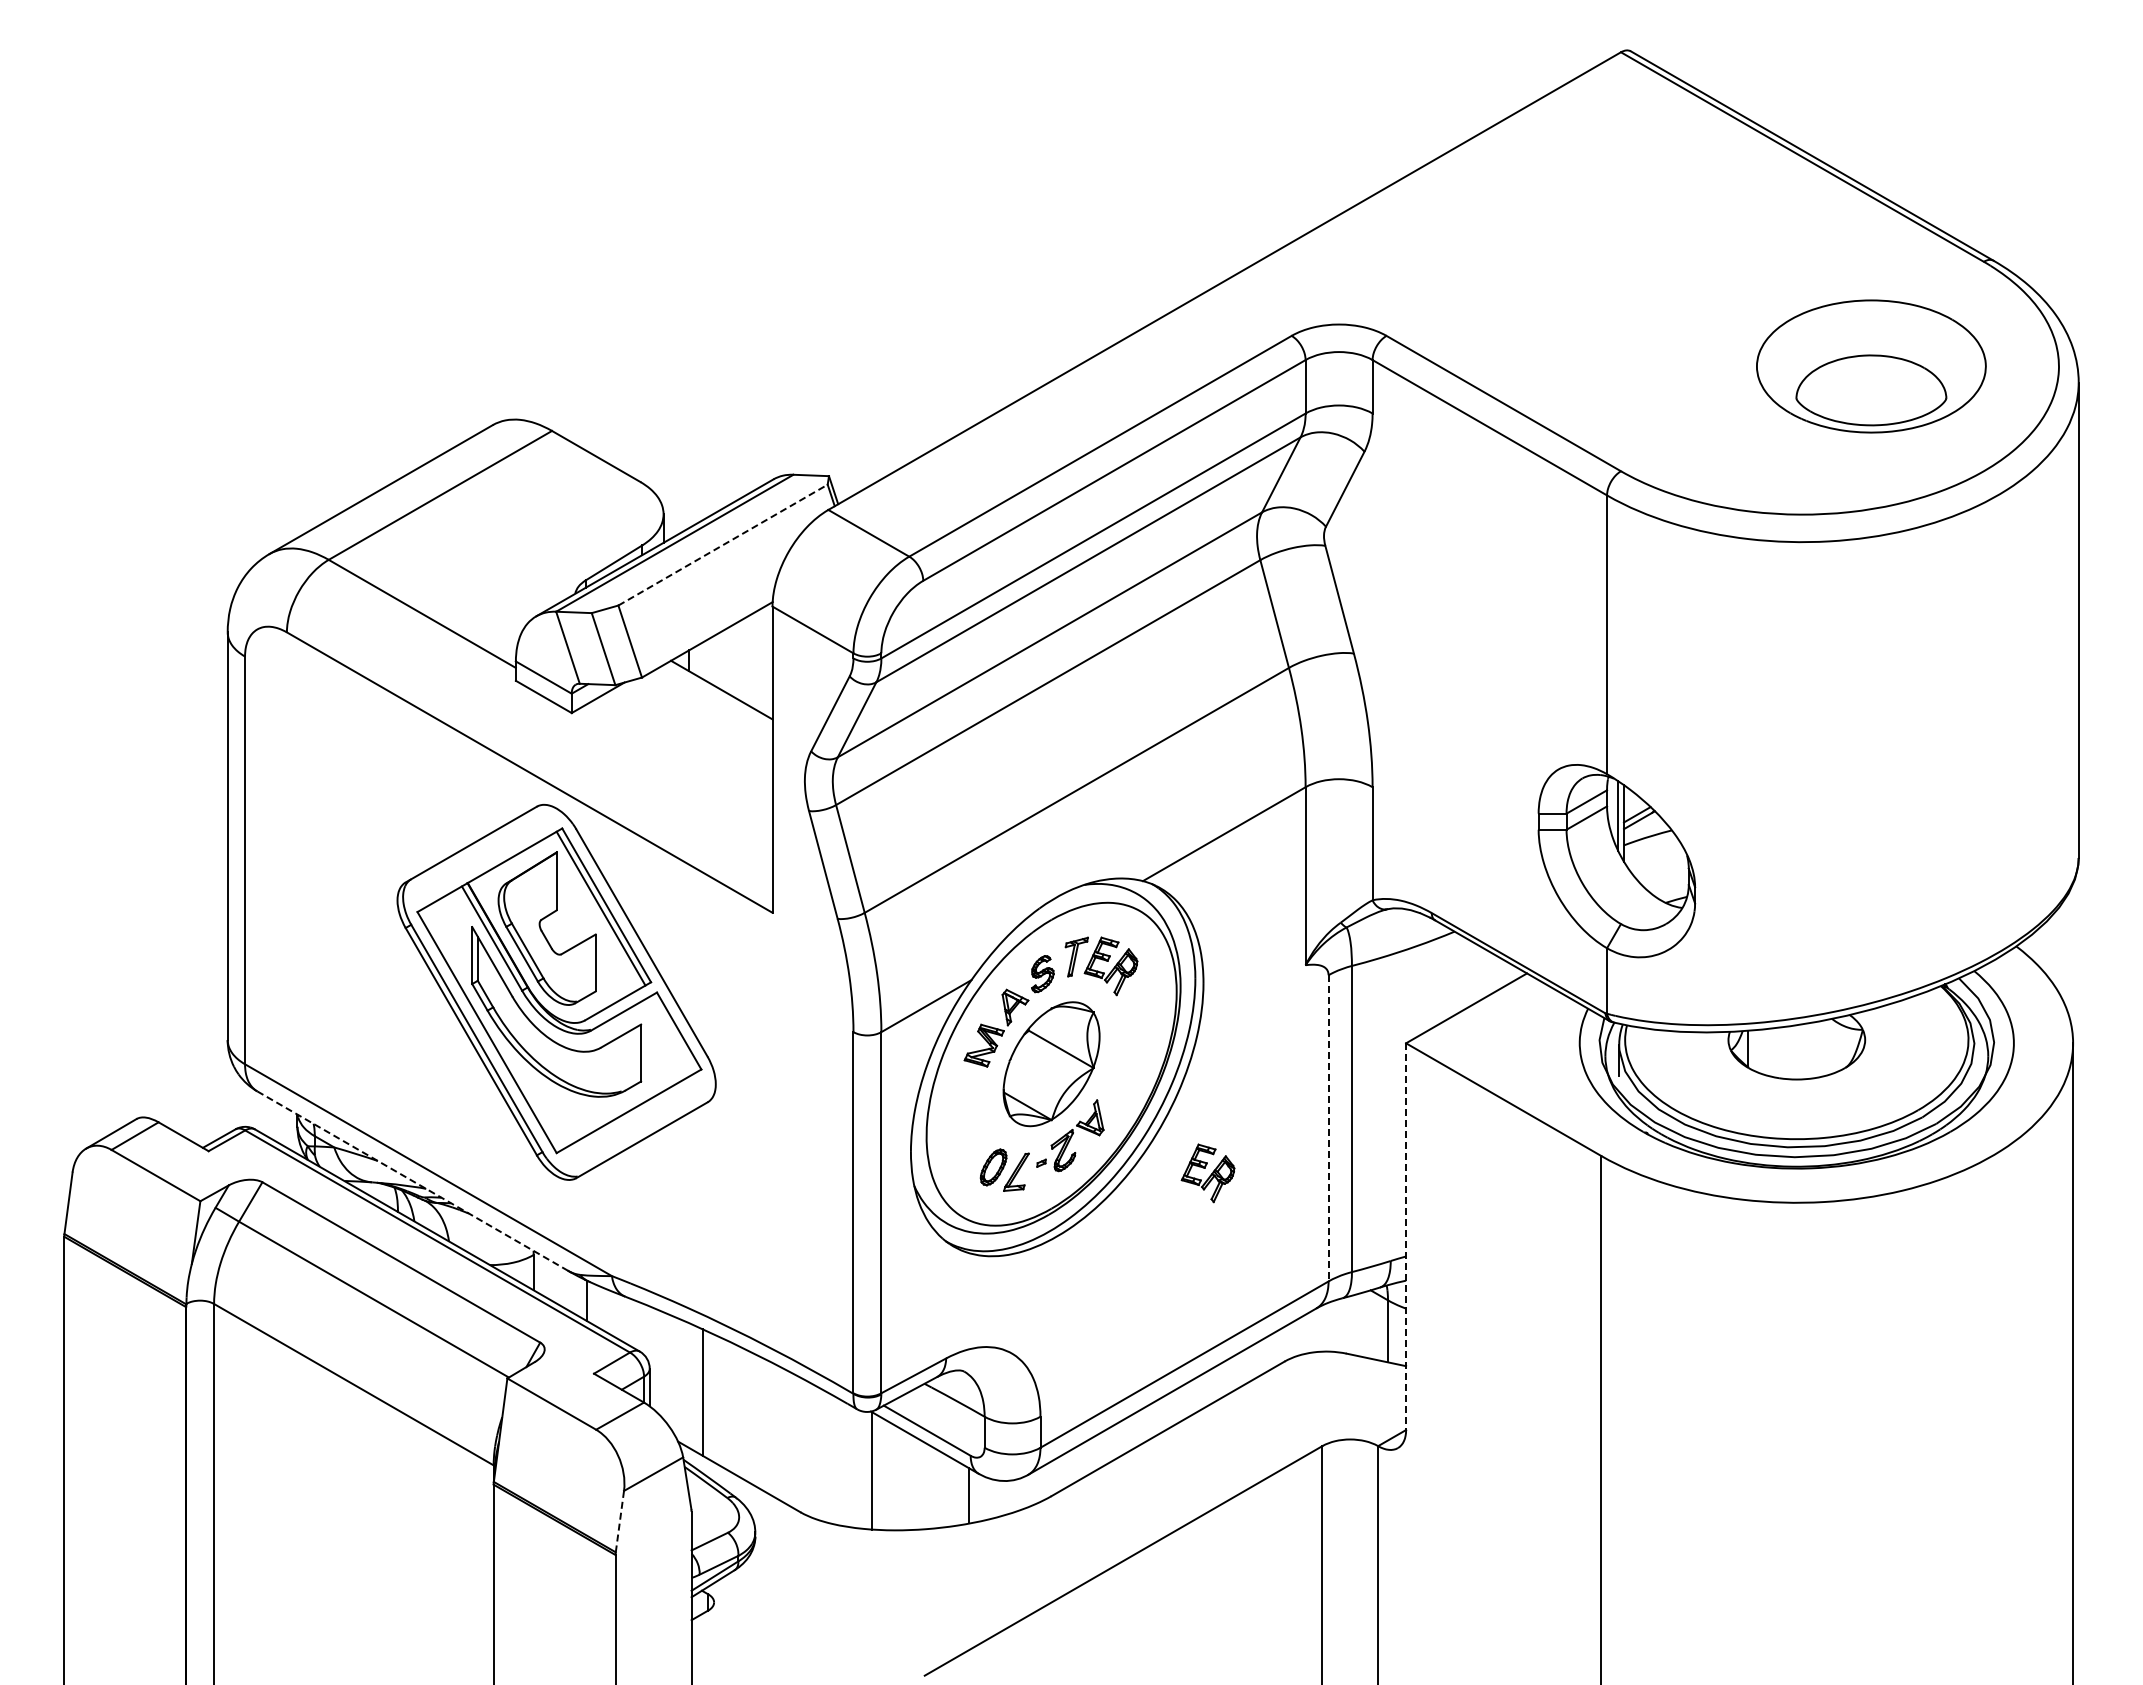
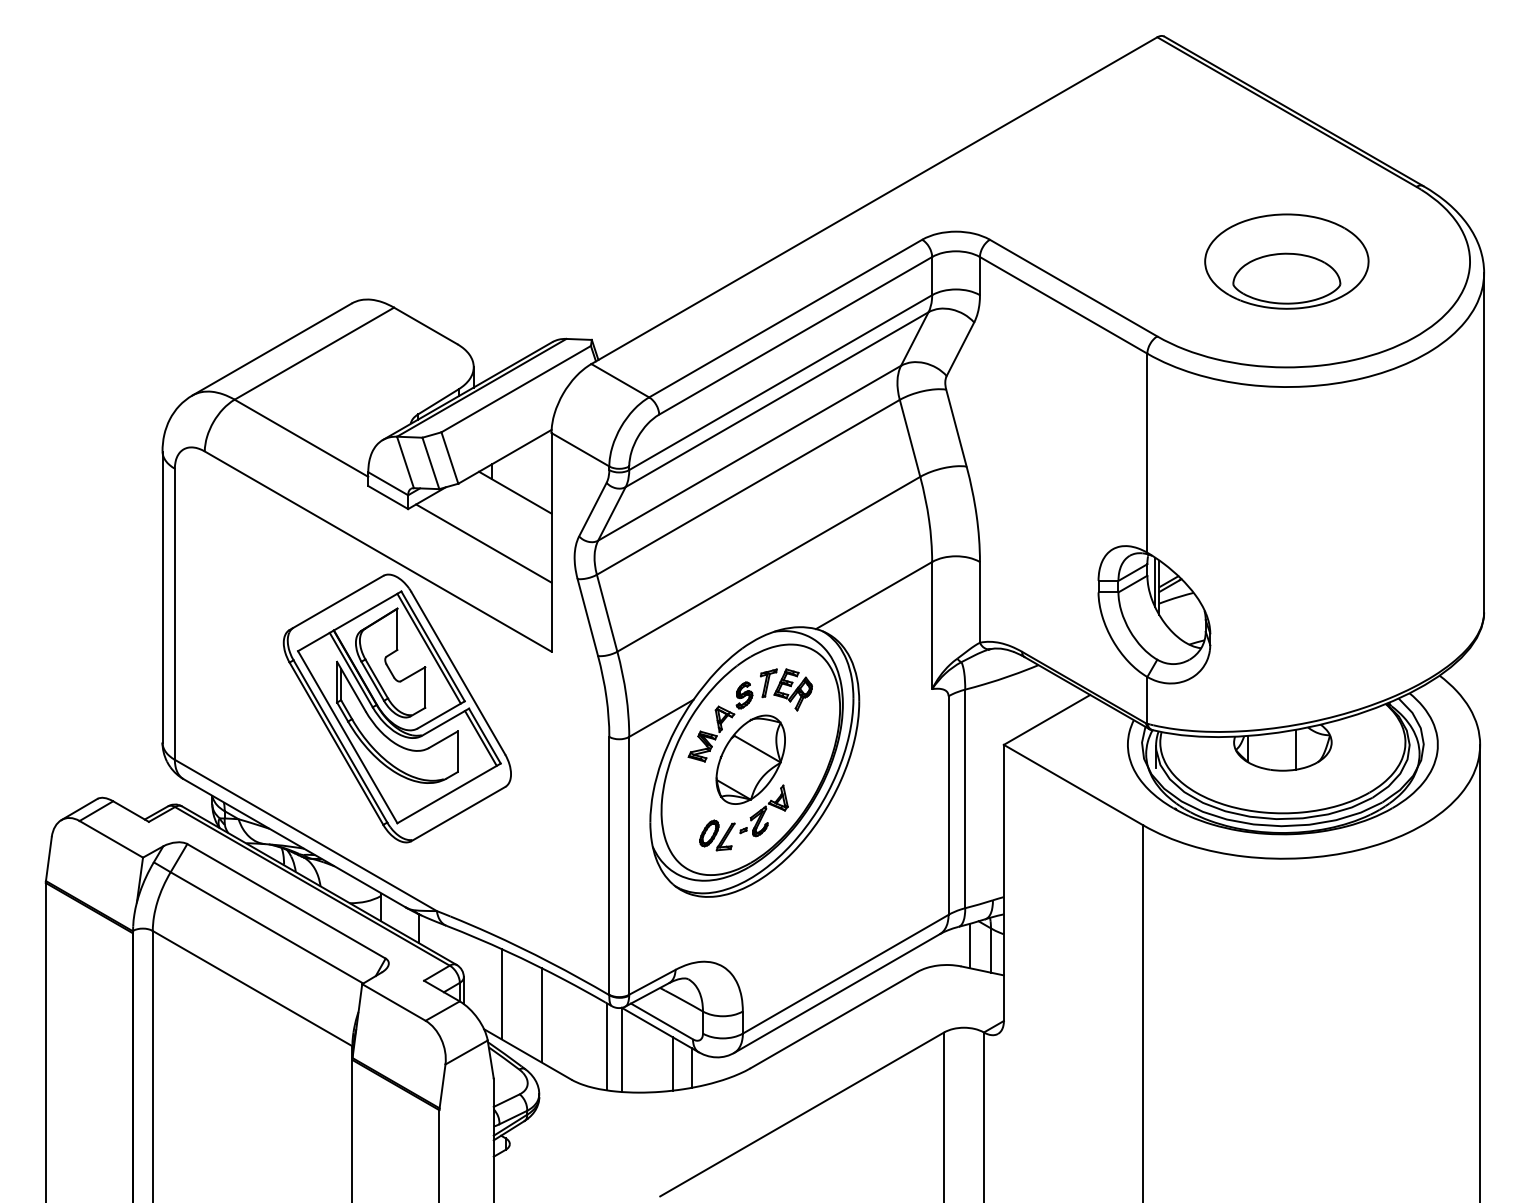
part: (1871, 366) -> (1286, 261), moved
line: (723, 545) -> (516, 389), dashed -> solid
line: (677, 761) -> (483, 543), added
line: (673, 1033) -> (480, 737), added
line: (1814, 1050) -> (1295, 750), added
line: (1328, 1128) -> (948, 805), dashed -> solid
part: (1207, 1173) -> (862, 837), removed
line: (412, 1181) -> (294, 843), dashed -> solid
line: (1406, 1237) -> (1004, 883), dashed -> solid
line: (1358, 1324) -> (969, 945), added
line: (758, 1422) -> (541, 1015), added
line: (850, 1466) -> (607, 1047), added
line: (942, 1489) -> (672, 1063), added
line: (619, 1521) -> (442, 1086), dashed -> solid

